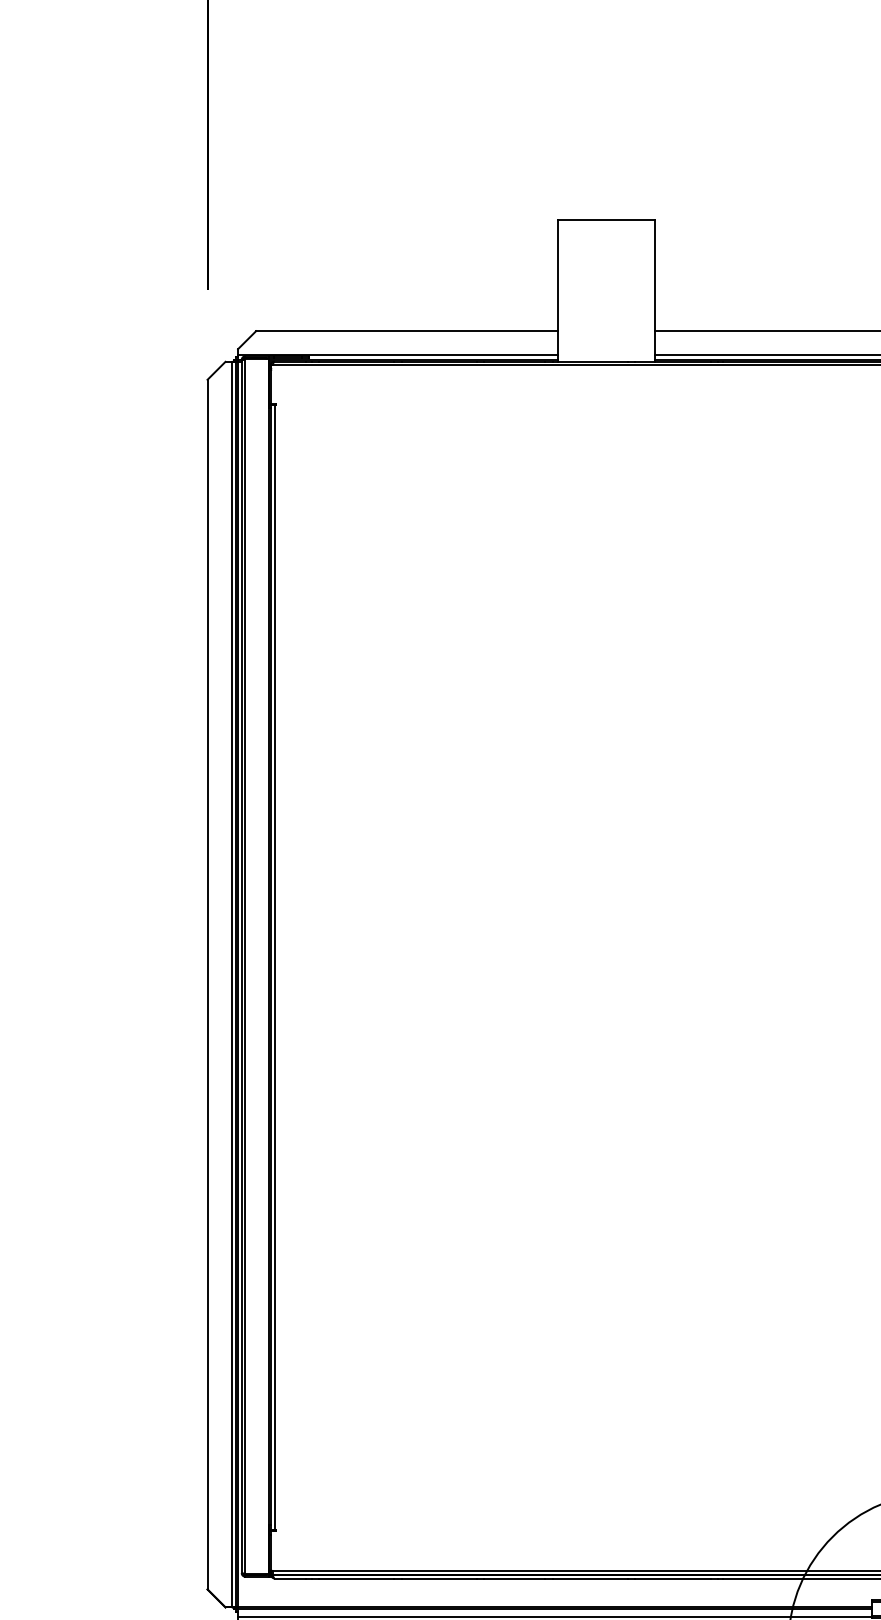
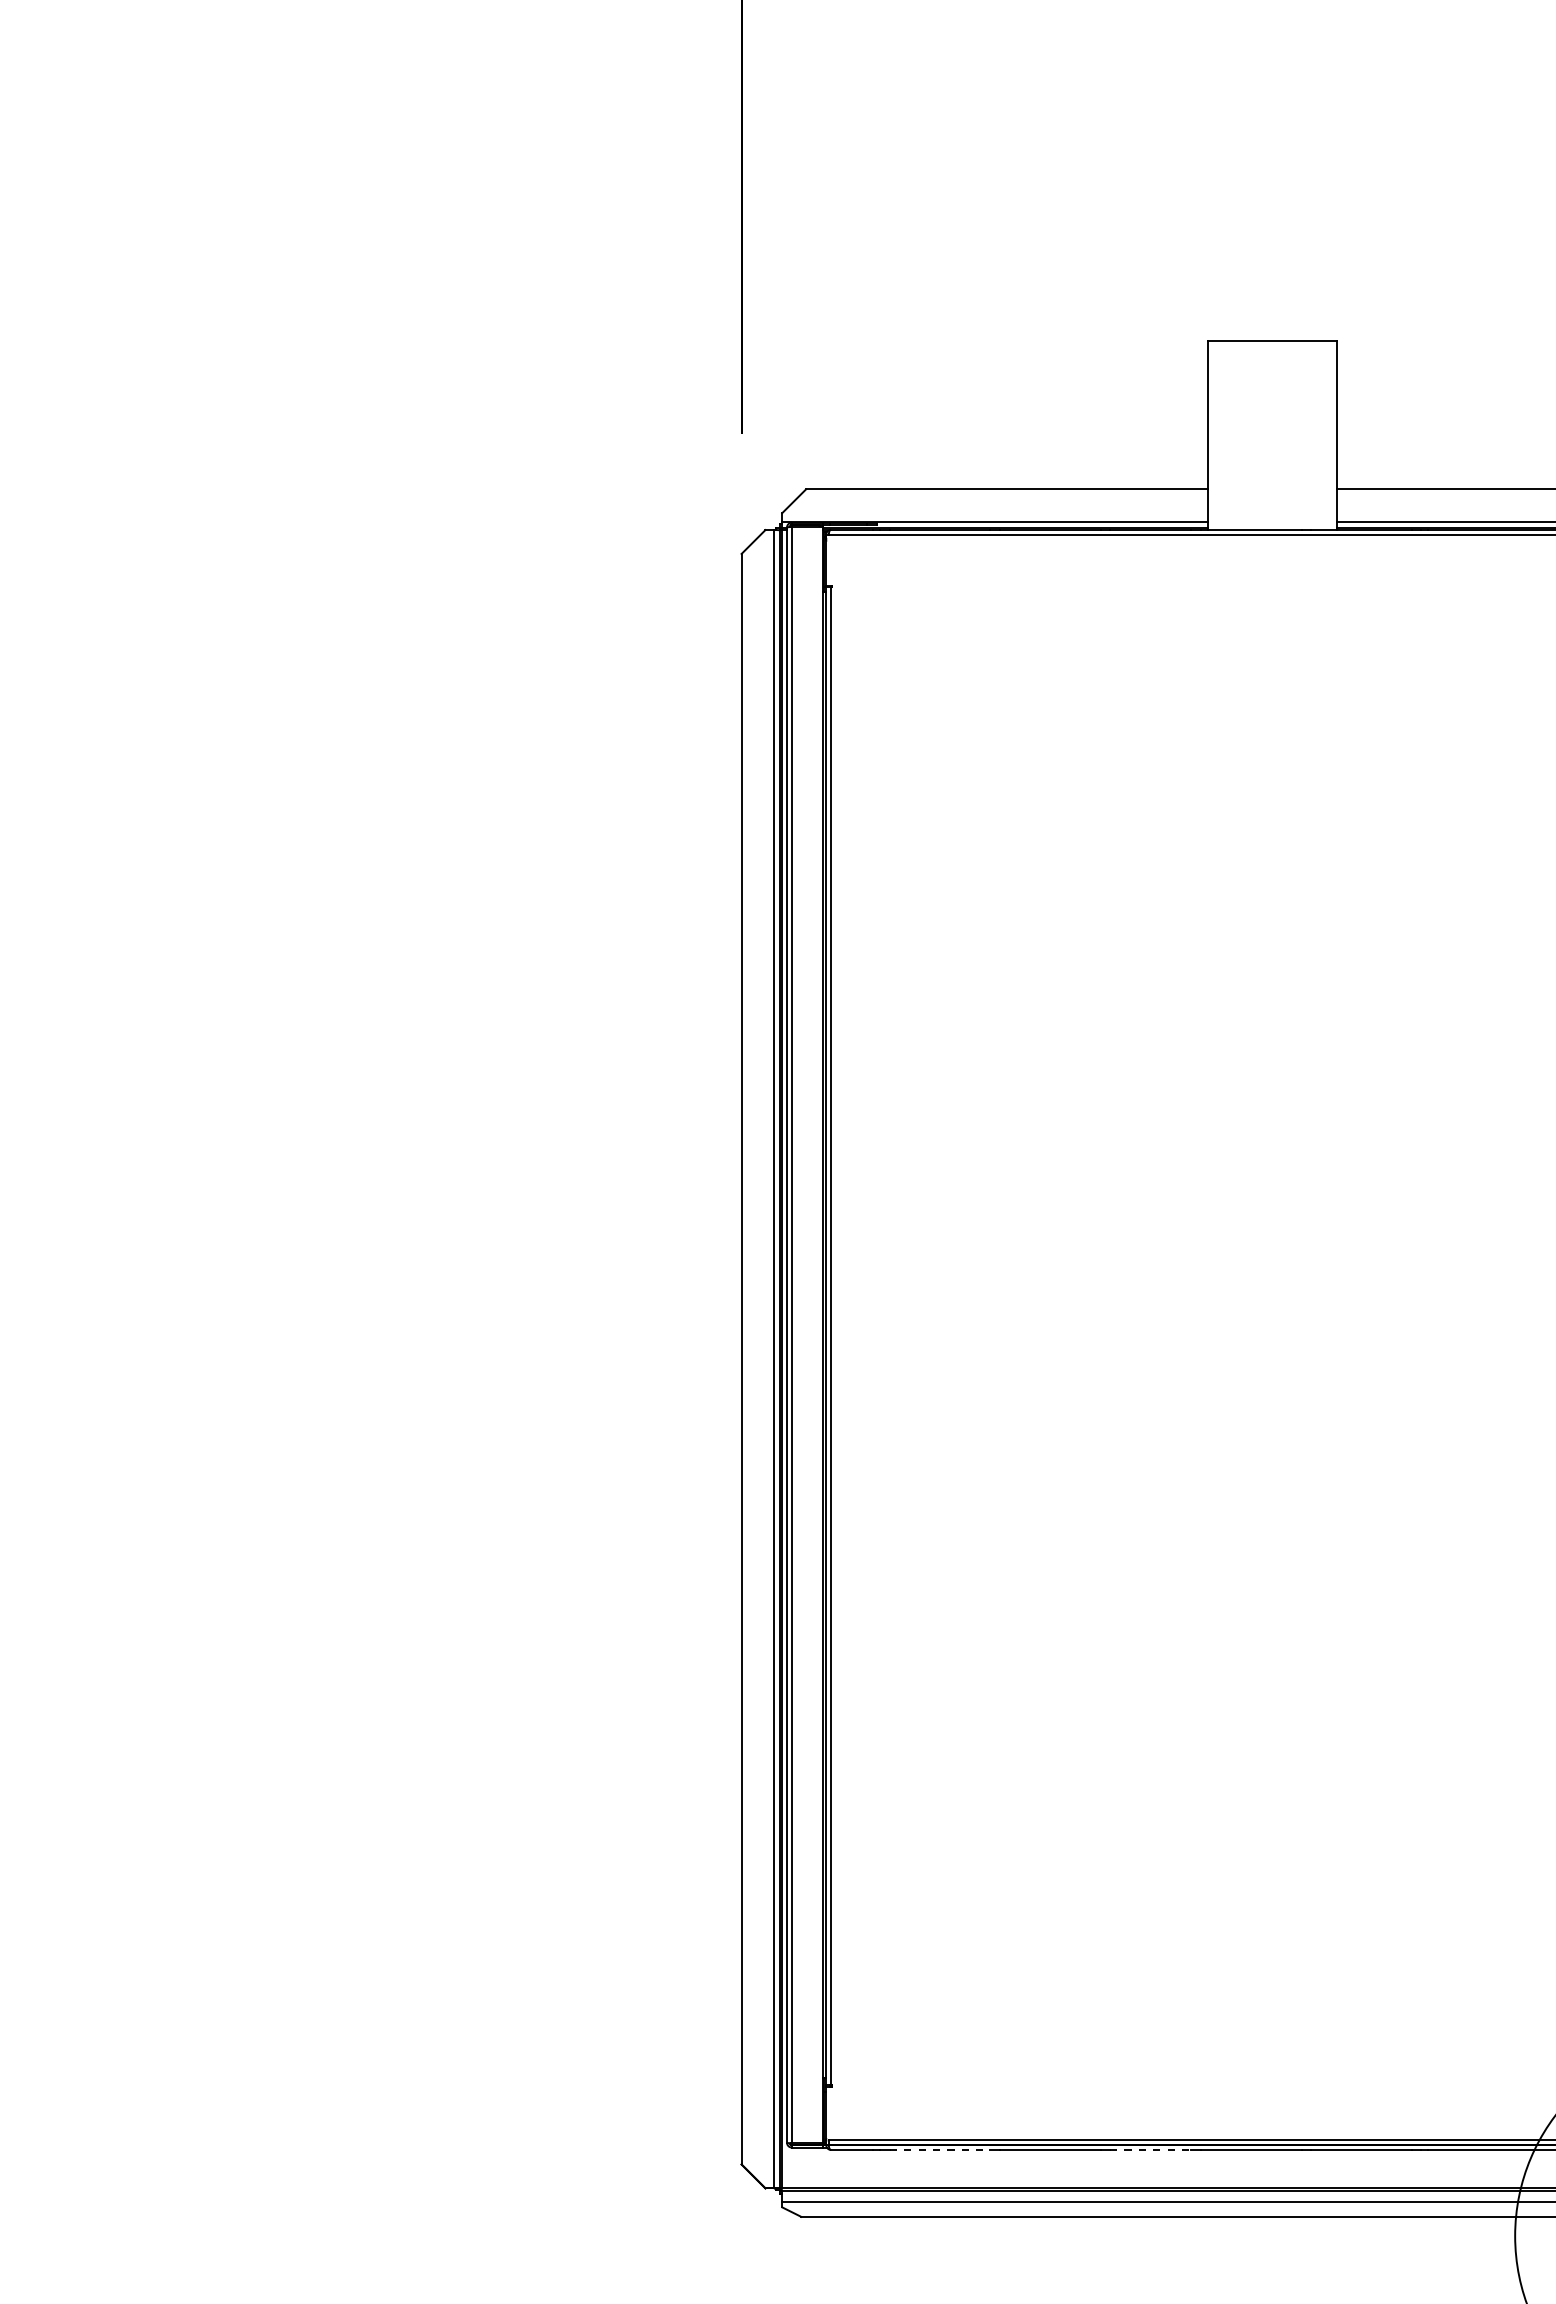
line: (356, 1578) -> (940, 2149), solid -> dashed
line: (514, 1578) -> (1150, 2149), solid -> dashed

